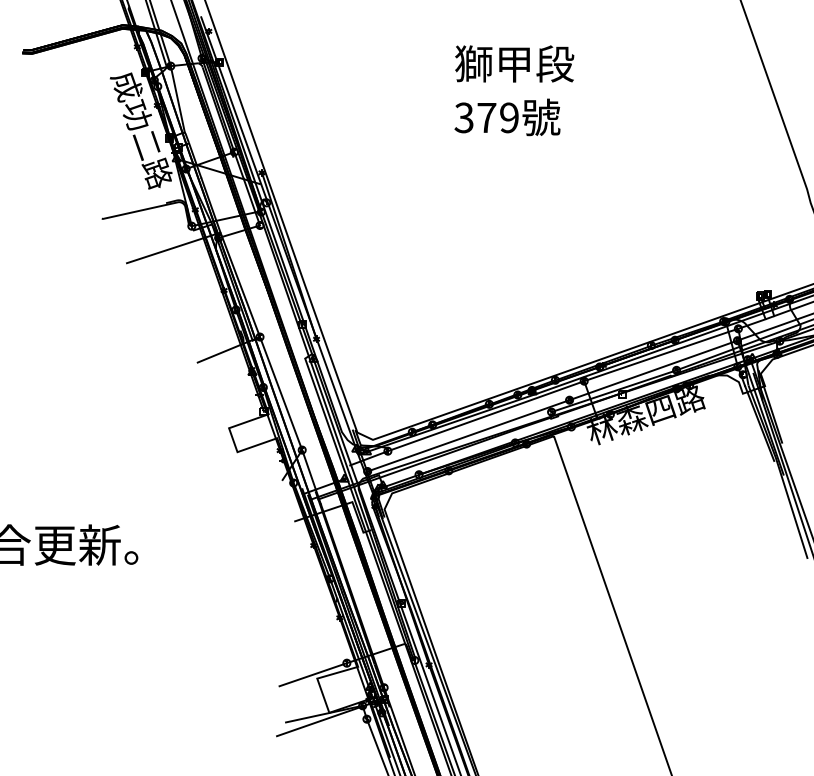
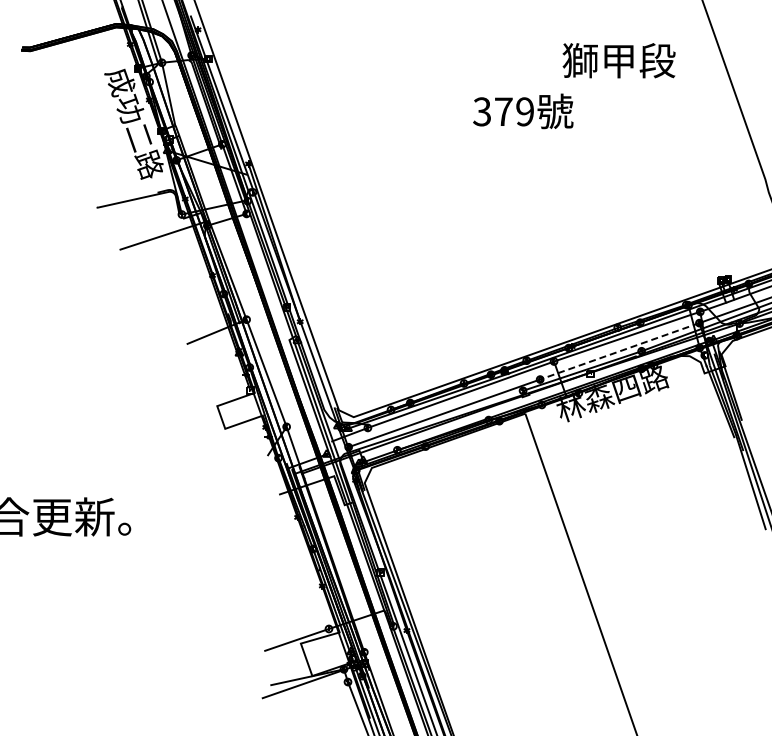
text: (514, 63) -> (618, 60), moved
text: (507, 117) -> (523, 111), moved
line: (653, 370) -> (619, 351), solid -> dashed

